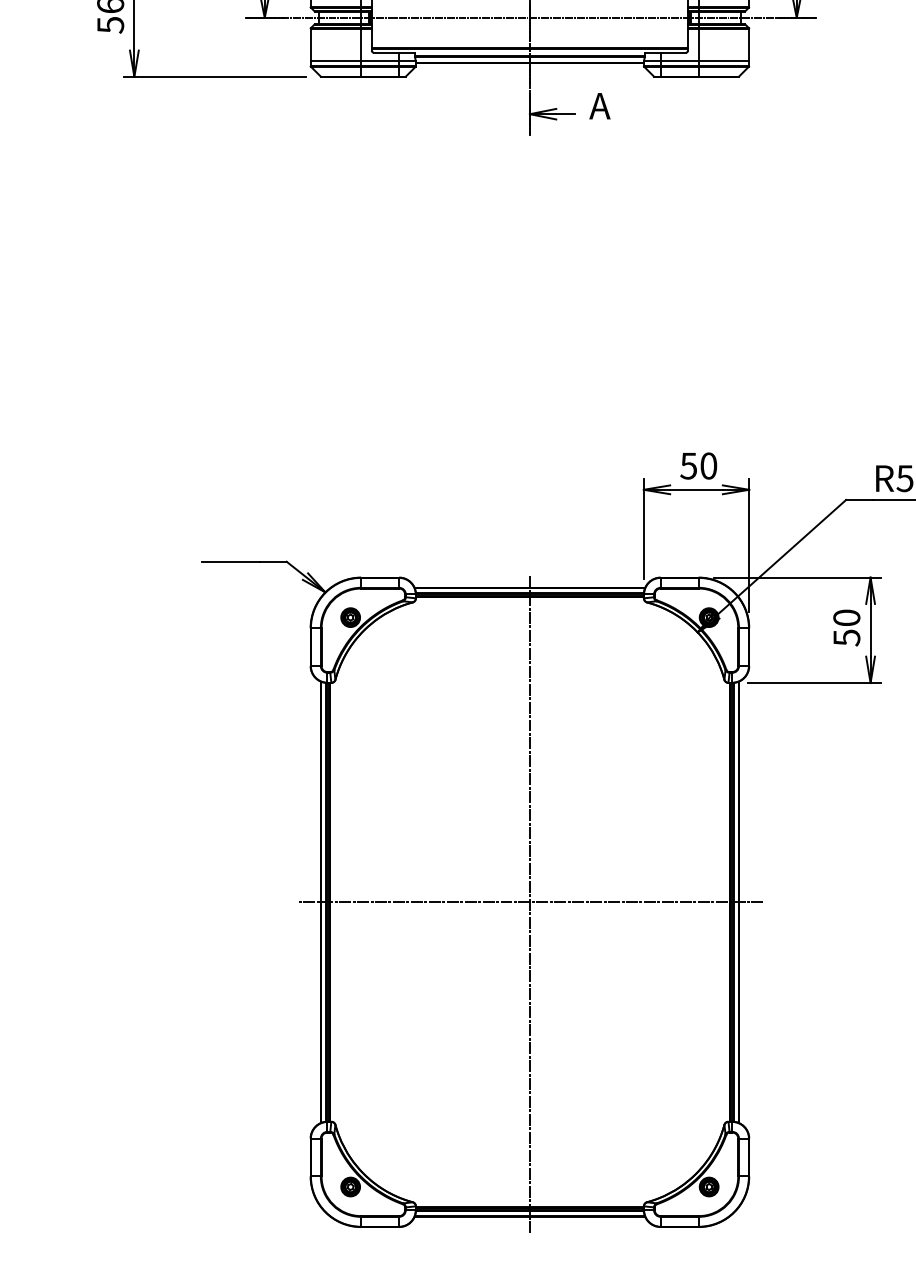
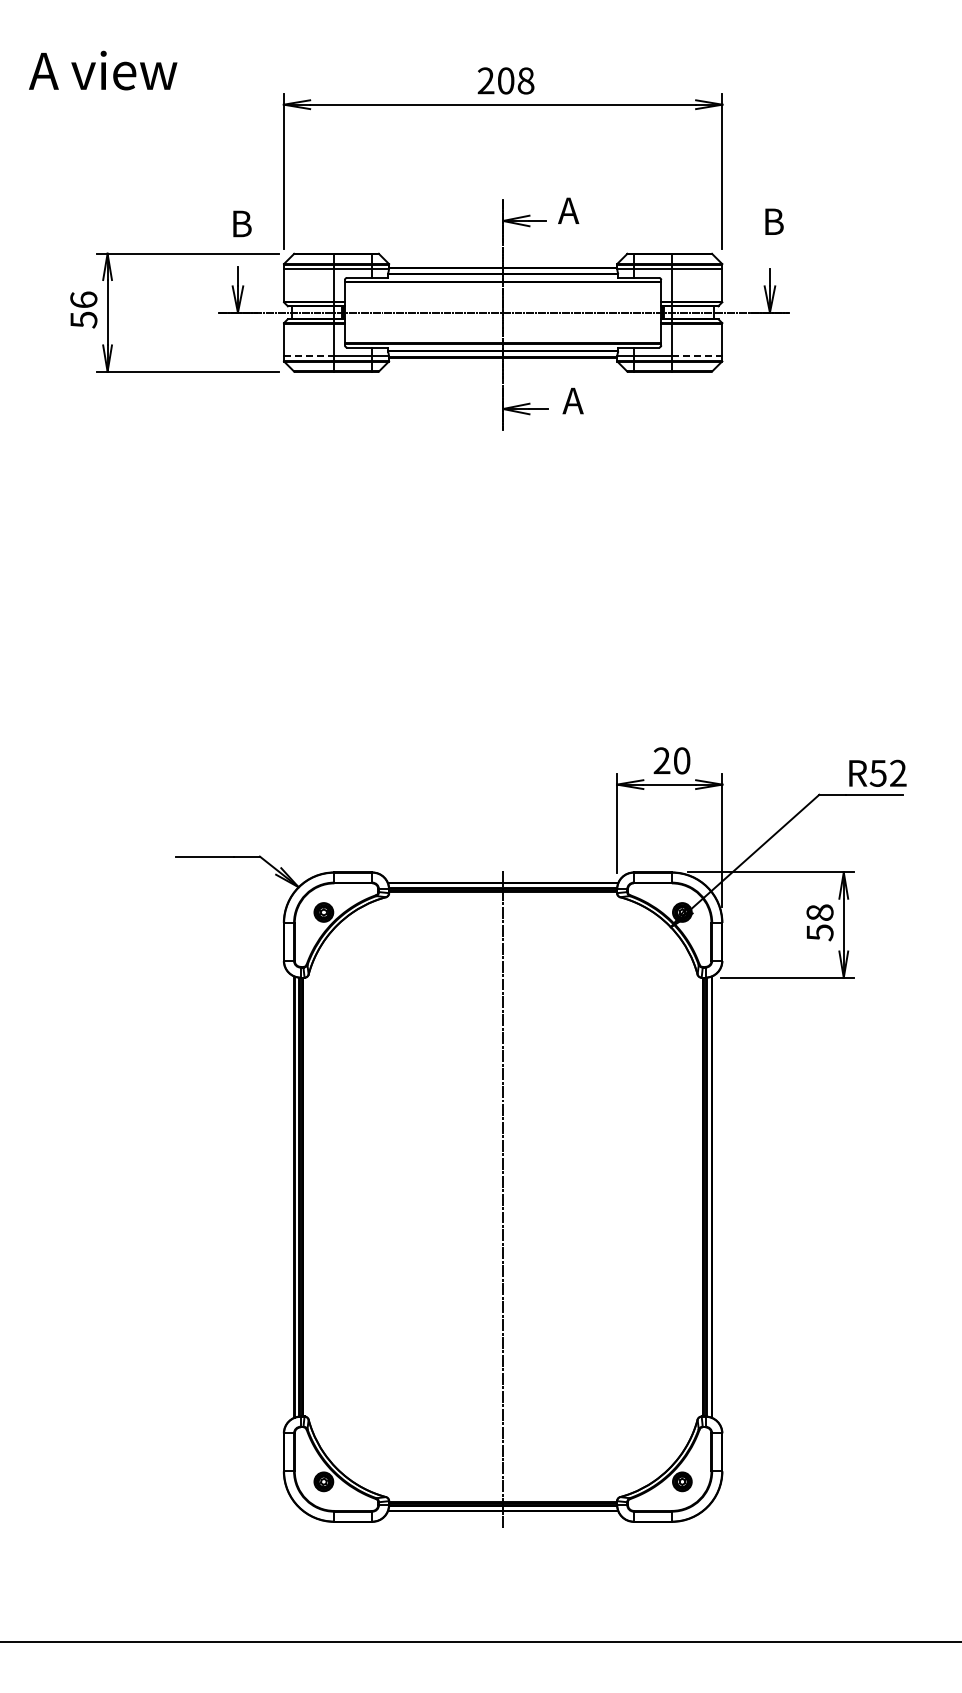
line: (336, 60) -> (309, 355), solid -> dashed
line: (724, 60) -> (697, 355), solid -> dashed
text: (688, 465) -> (661, 760), 50 -> 20
text: (847, 617) -> (820, 912), 50 -> 58
line: (530, 902) -> (503, 1197), removed

